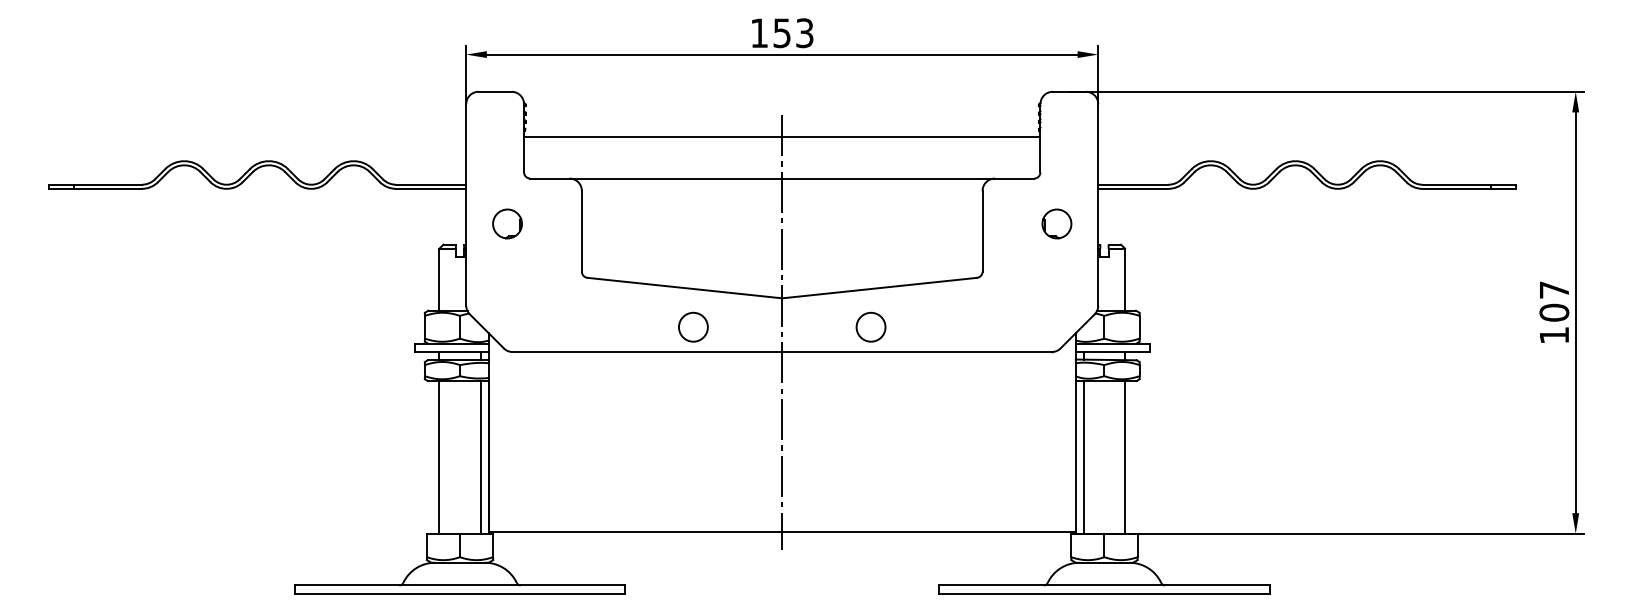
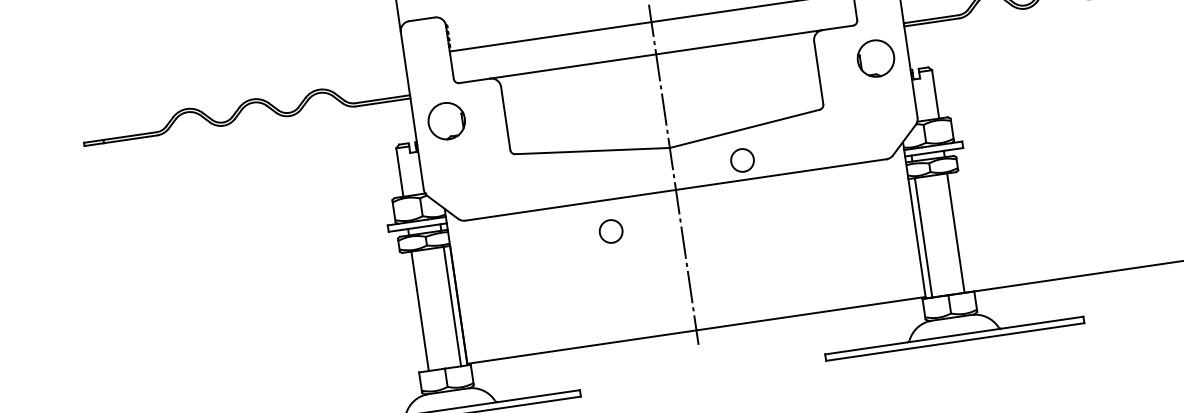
part: (507, 223) -> (446, 120), size x1.6
part: (1056, 223) -> (875, 58), size x1.6
circle: (693, 326) -> (611, 230), moved

